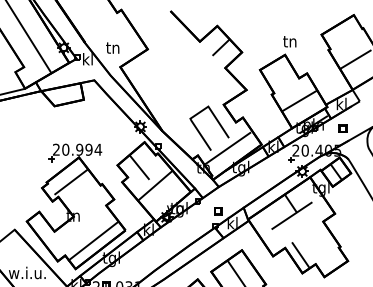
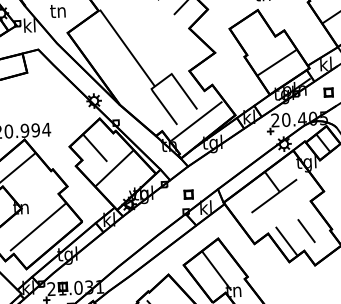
line: (170, 82) -> (126, 48), added
line: (93, 240) -> (38, 226), moved
line: (317, 246) -> (305, 230), added

